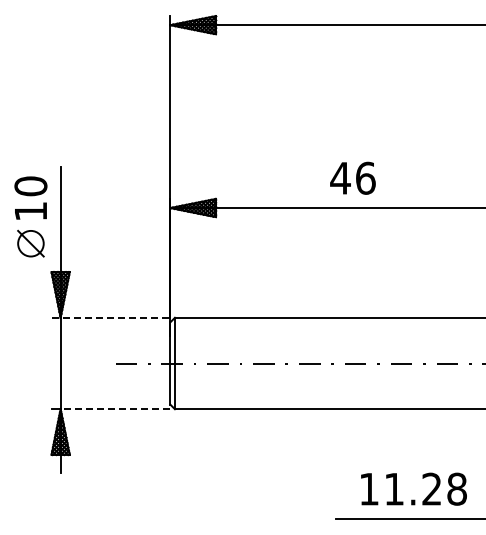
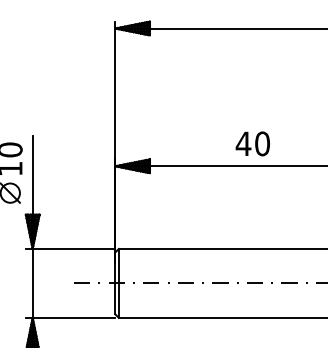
text: (365, 177) -> (262, 143), 46 -> 40
line: (111, 317) -> (71, 248), dashed -> solid
line: (115, 409) -> (74, 318), dashed -> solid

